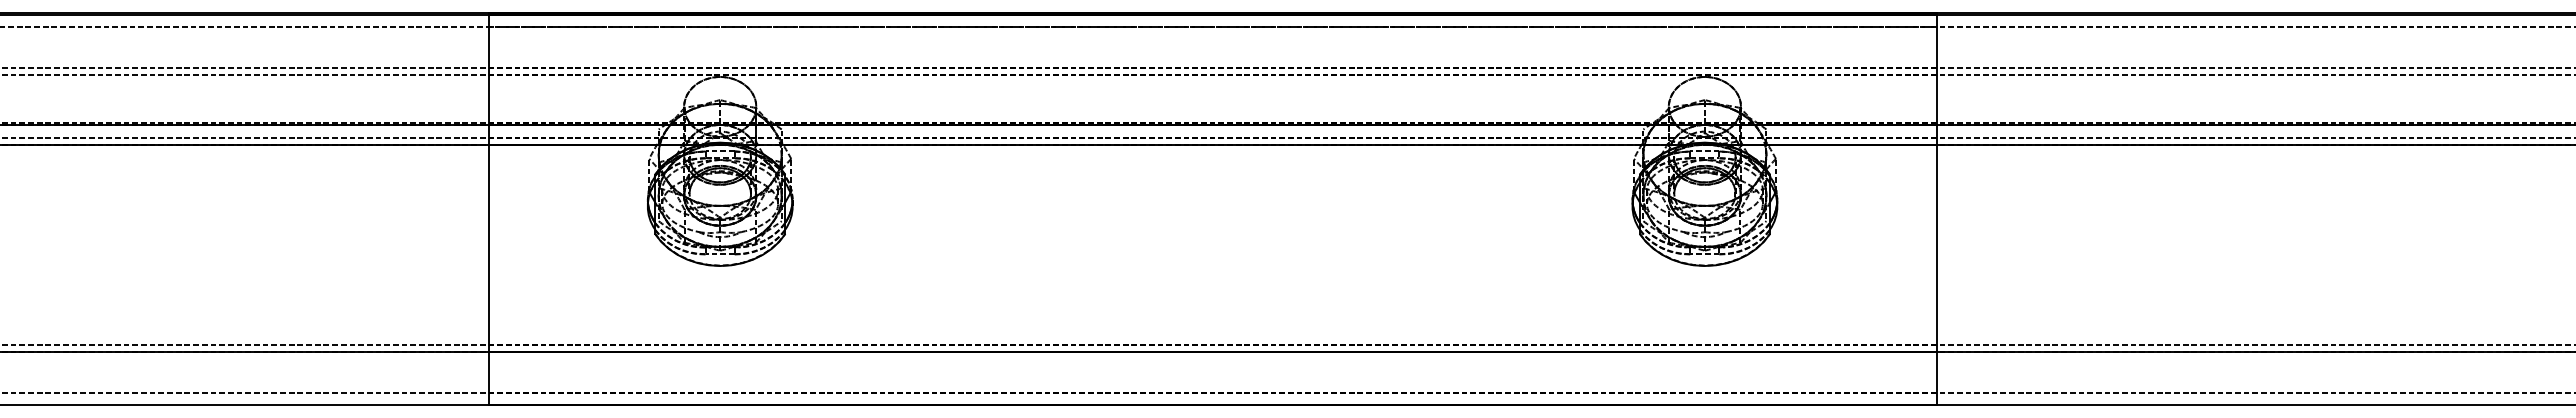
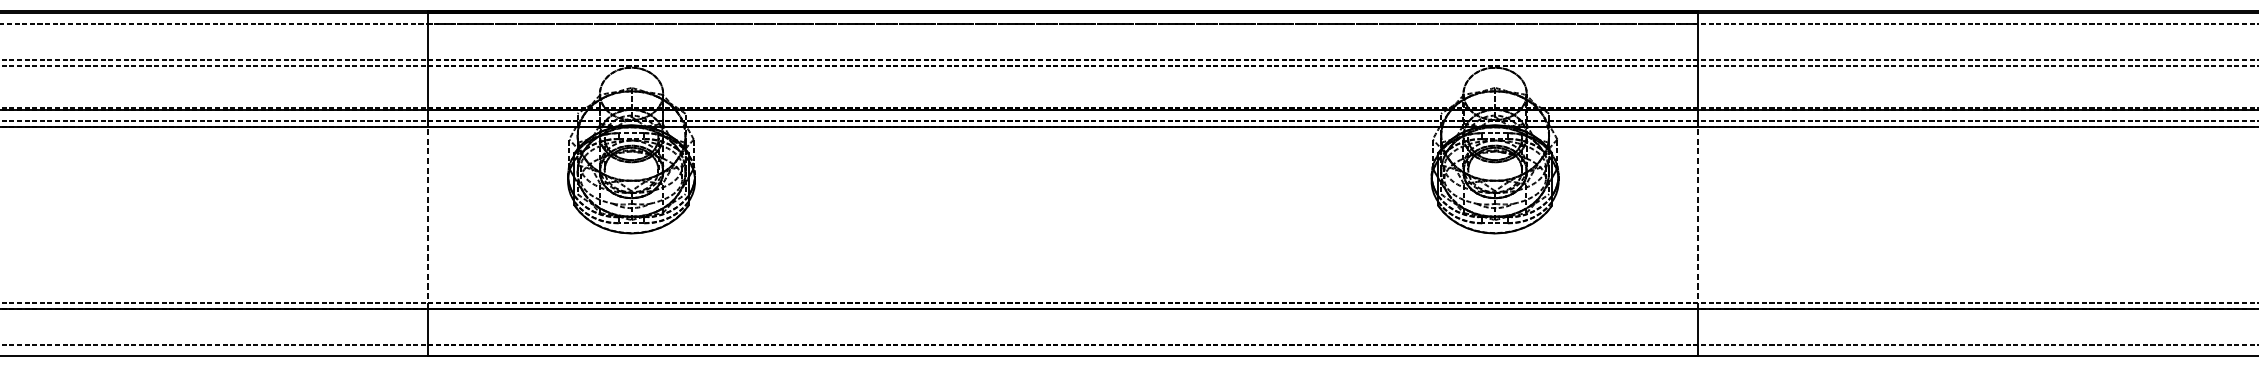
line: (488, 248) -> (428, 218), solid -> dashed
line: (1936, 248) -> (1698, 218), solid -> dashed

